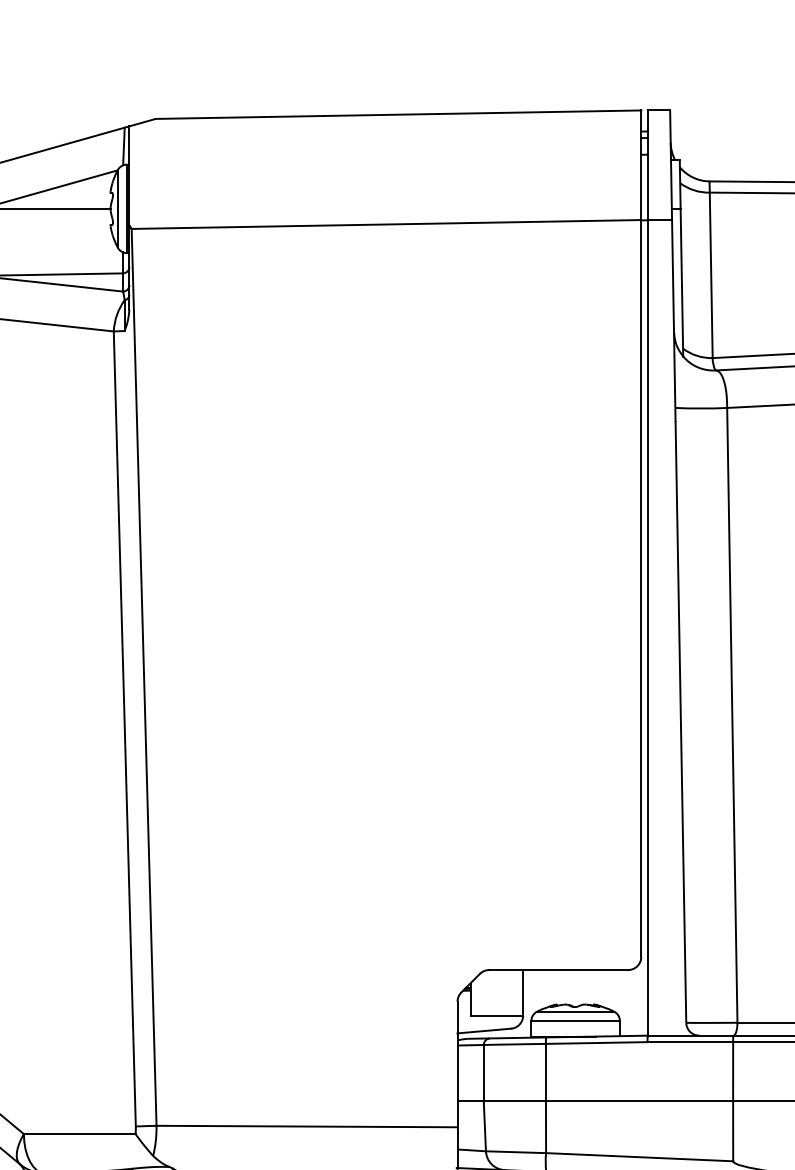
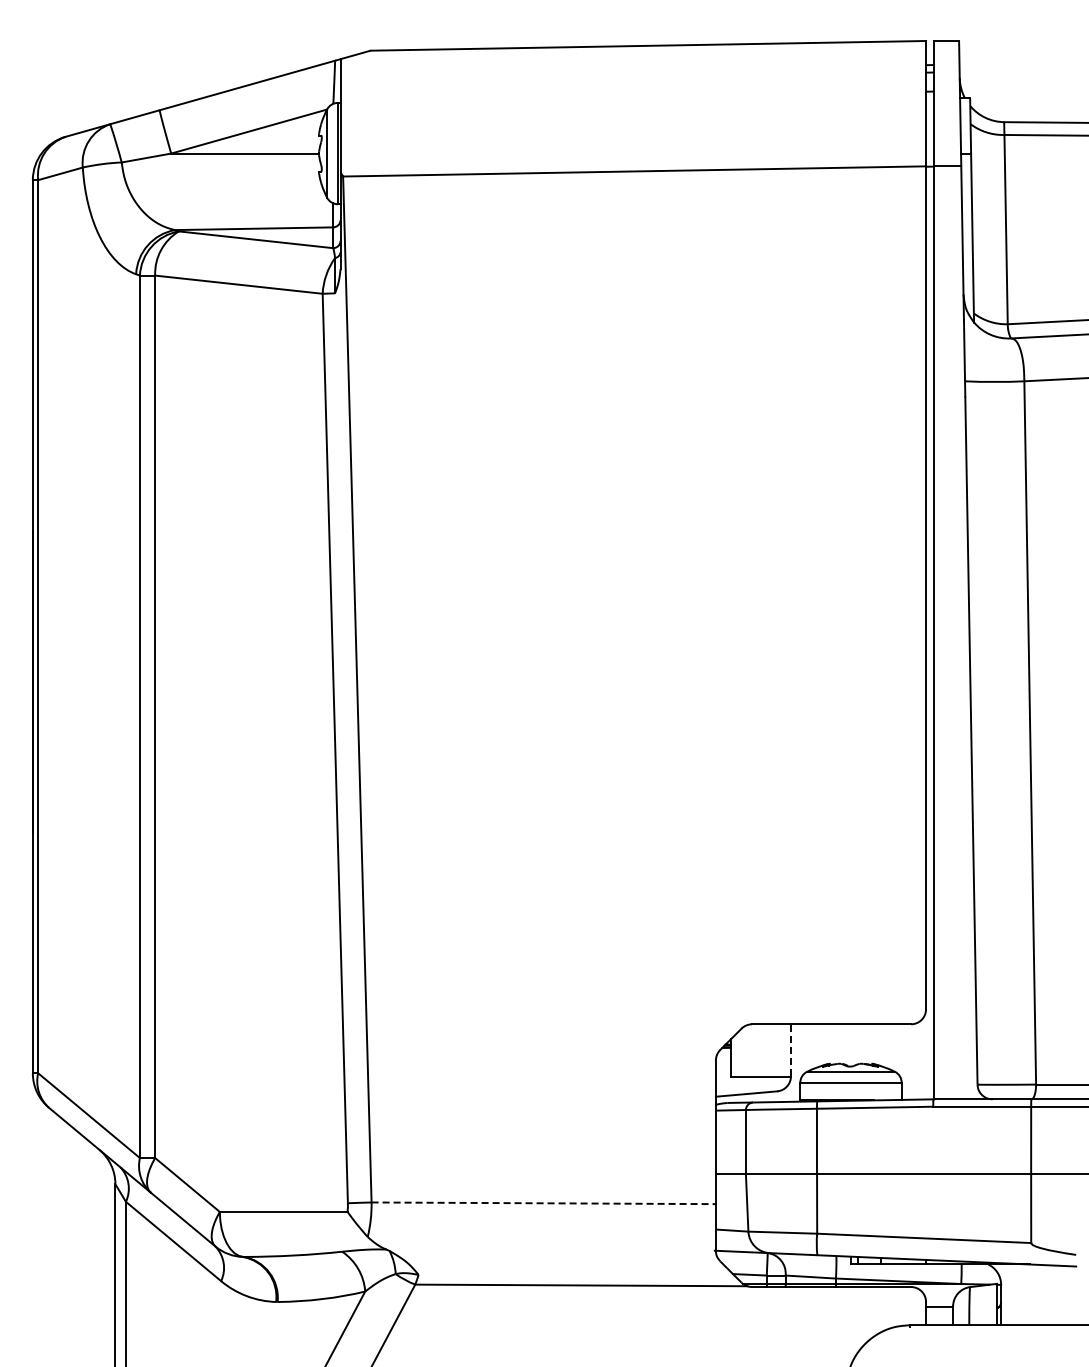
line: (522, 992) -> (790, 1050), solid -> dashed
line: (307, 1126) -> (544, 1203), solid -> dashed

